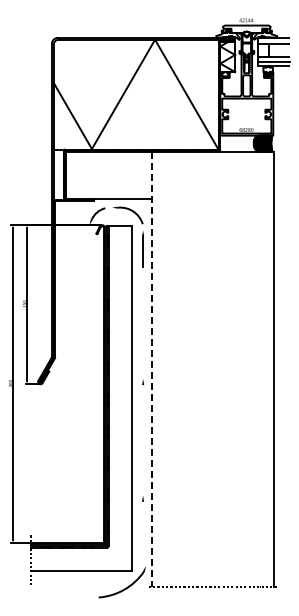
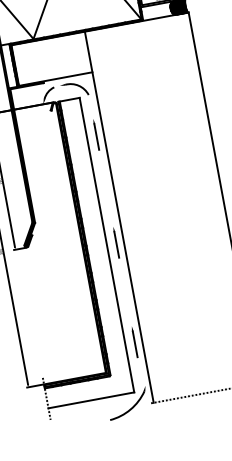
line: (142, 249) -> (95, 135), moved
line: (151, 369) -> (119, 217), dashed -> solid
line: (143, 400) -> (117, 245), added
line: (143, 516) -> (135, 344), added

